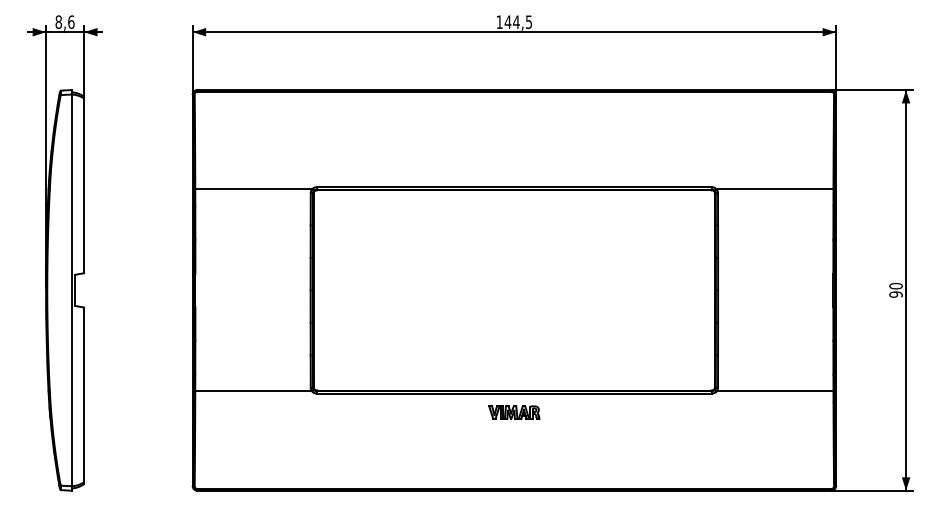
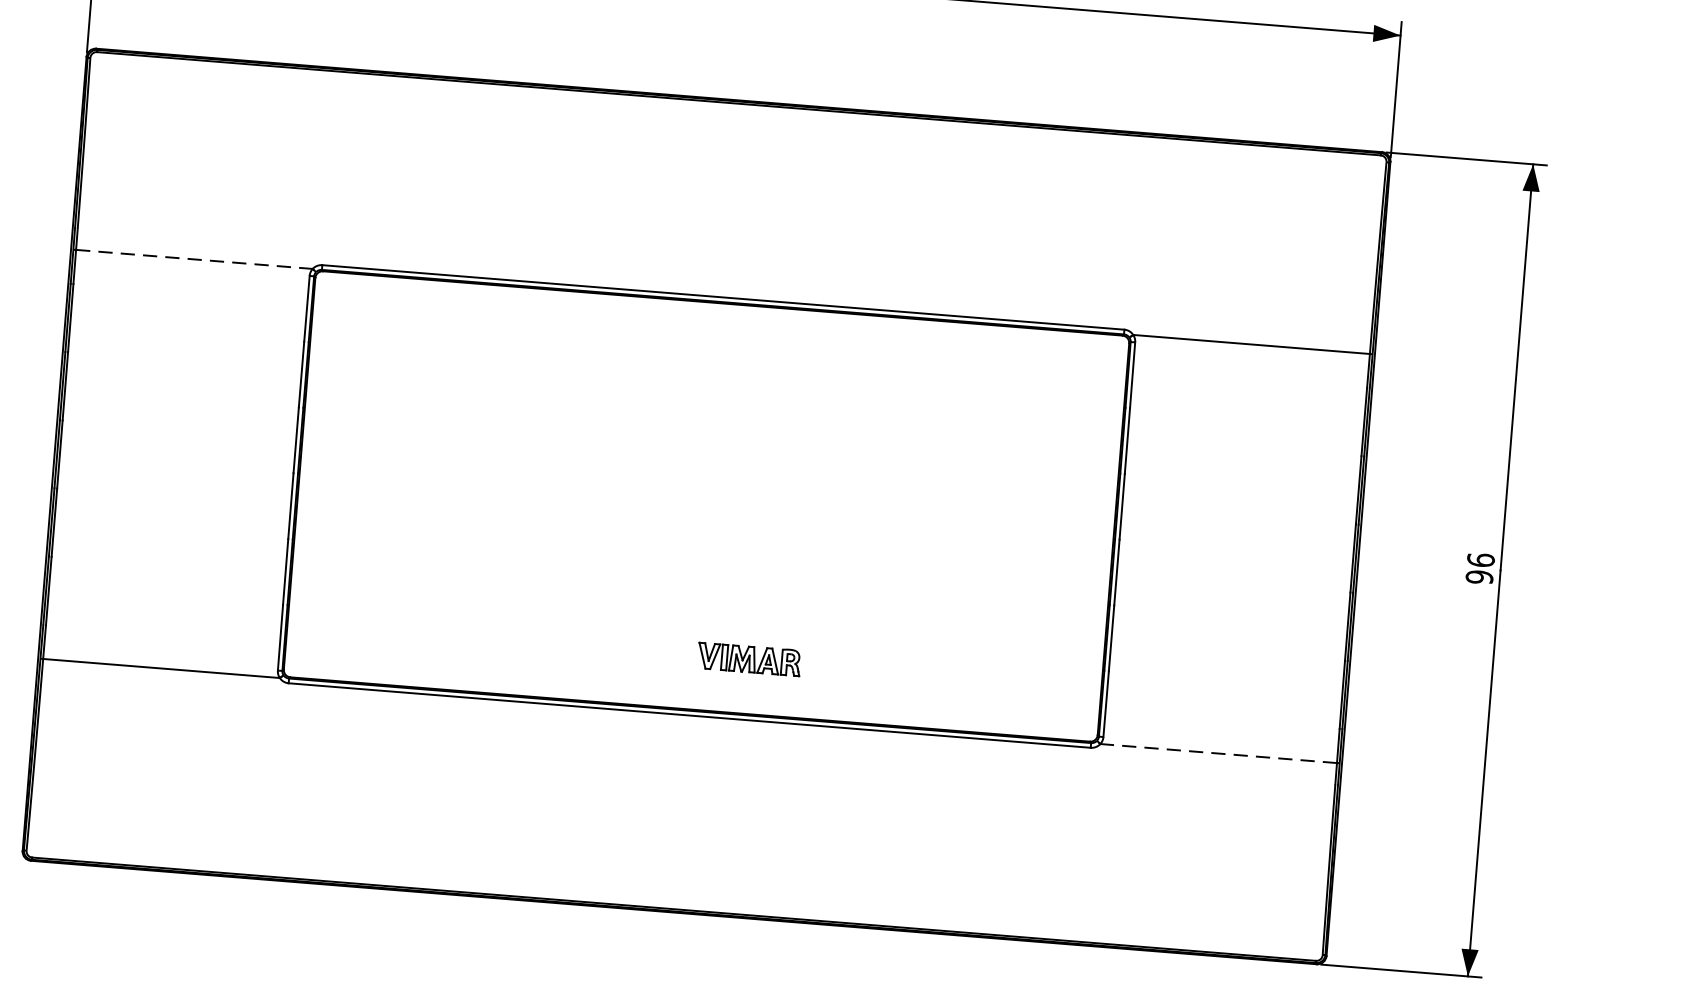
line: (254, 189) -> (196, 259), solid -> dashed
text: (895, 285) -> (1479, 558), 90 -> 96
line: (774, 391) -> (1217, 753), solid -> dashed
part: (514, 412) -> (749, 659), moved

